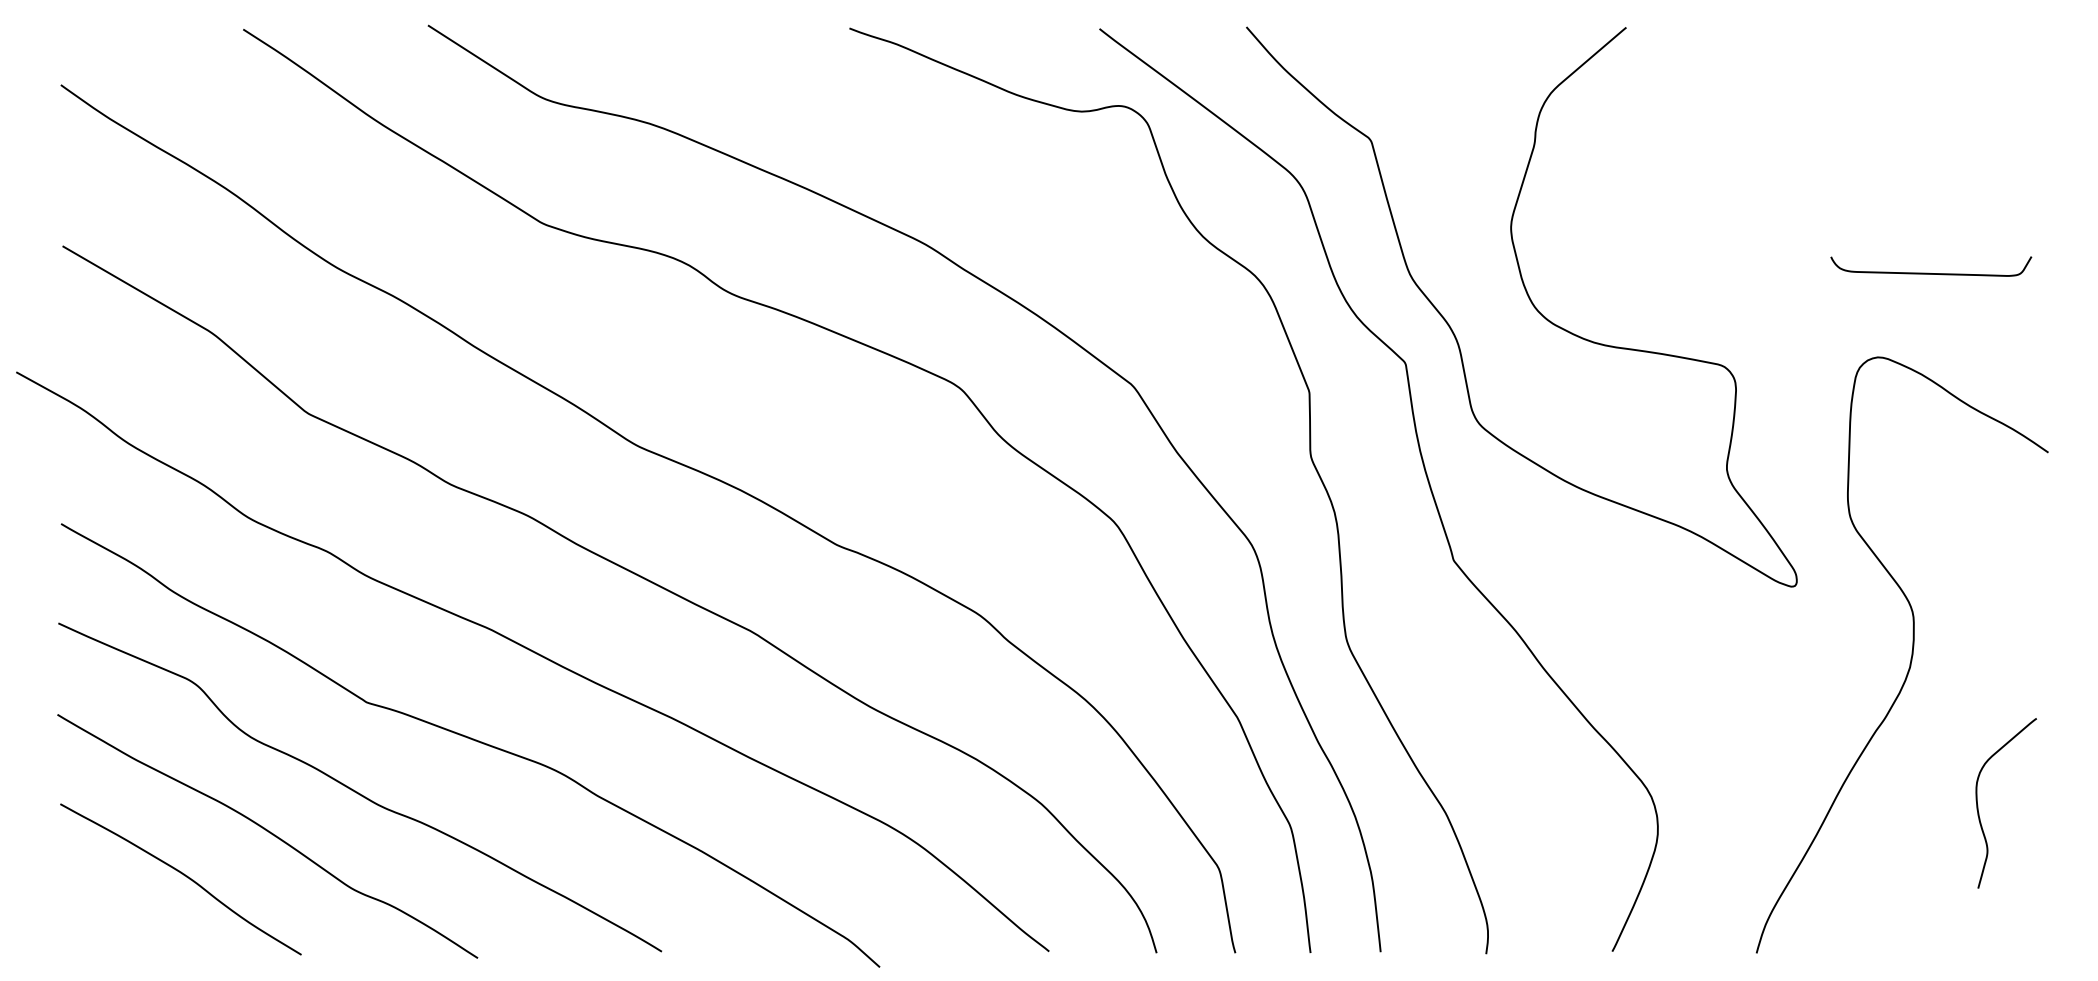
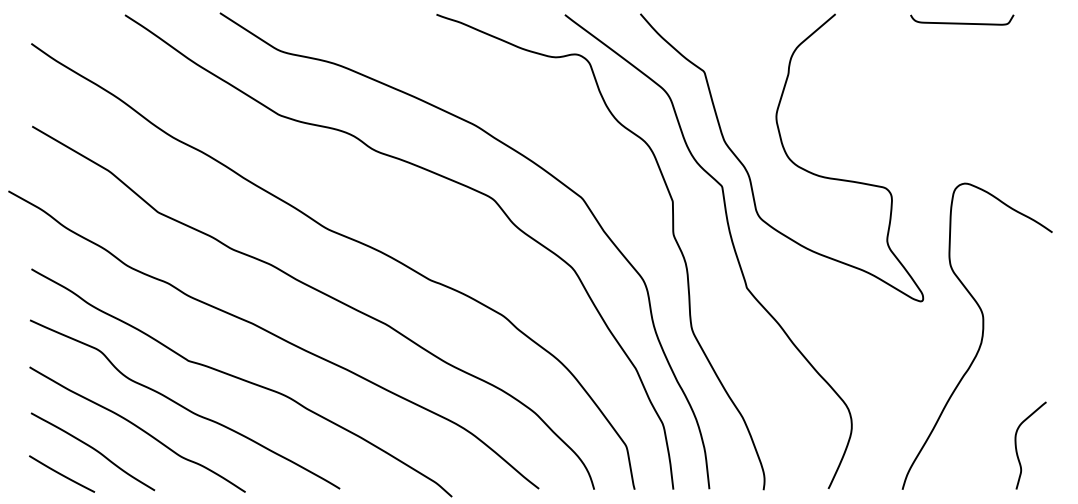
curve: (1931, 271) -> (962, 22), moved
curve: (1980, 810) -> (1017, 449), moved
line: (119, 921) -> (61, 473), added

